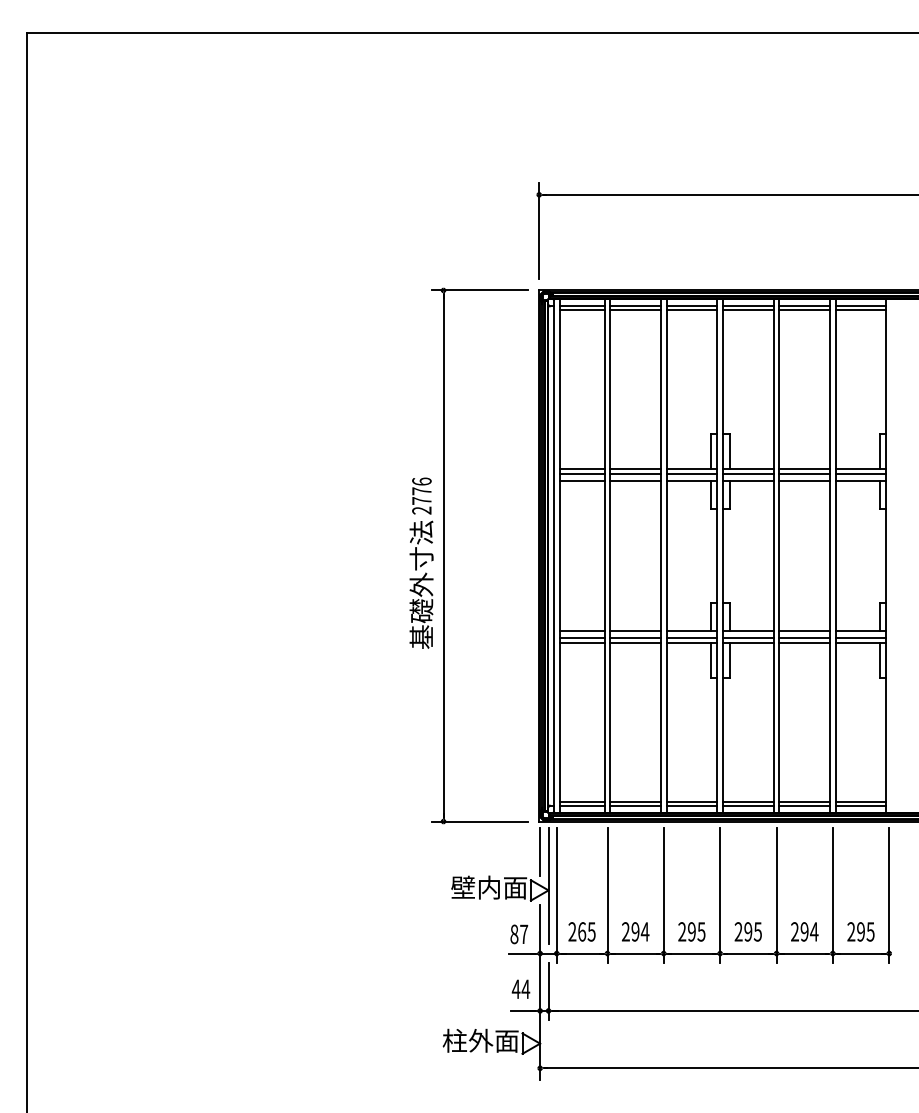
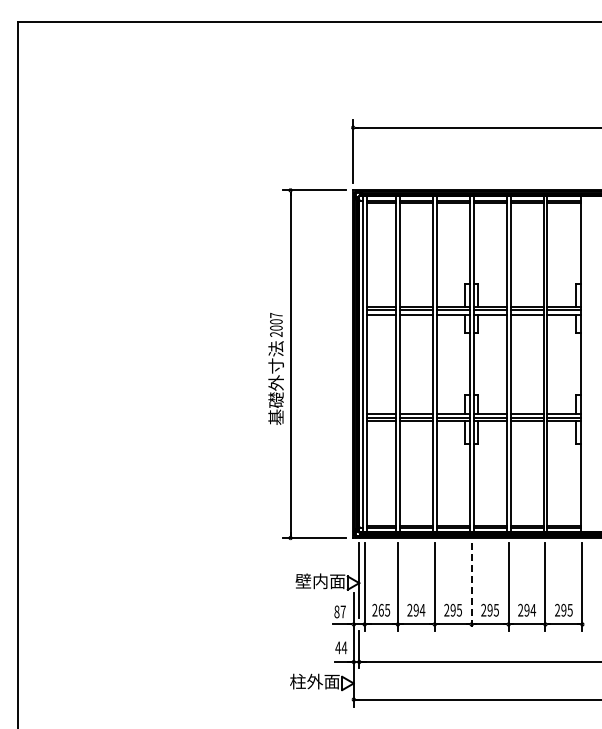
text: (422, 490) -> (276, 321), 2776 -> 2007
line: (539, 851) -> (353, 557), removed
line: (719, 897) -> (471, 587), solid -> dashed

